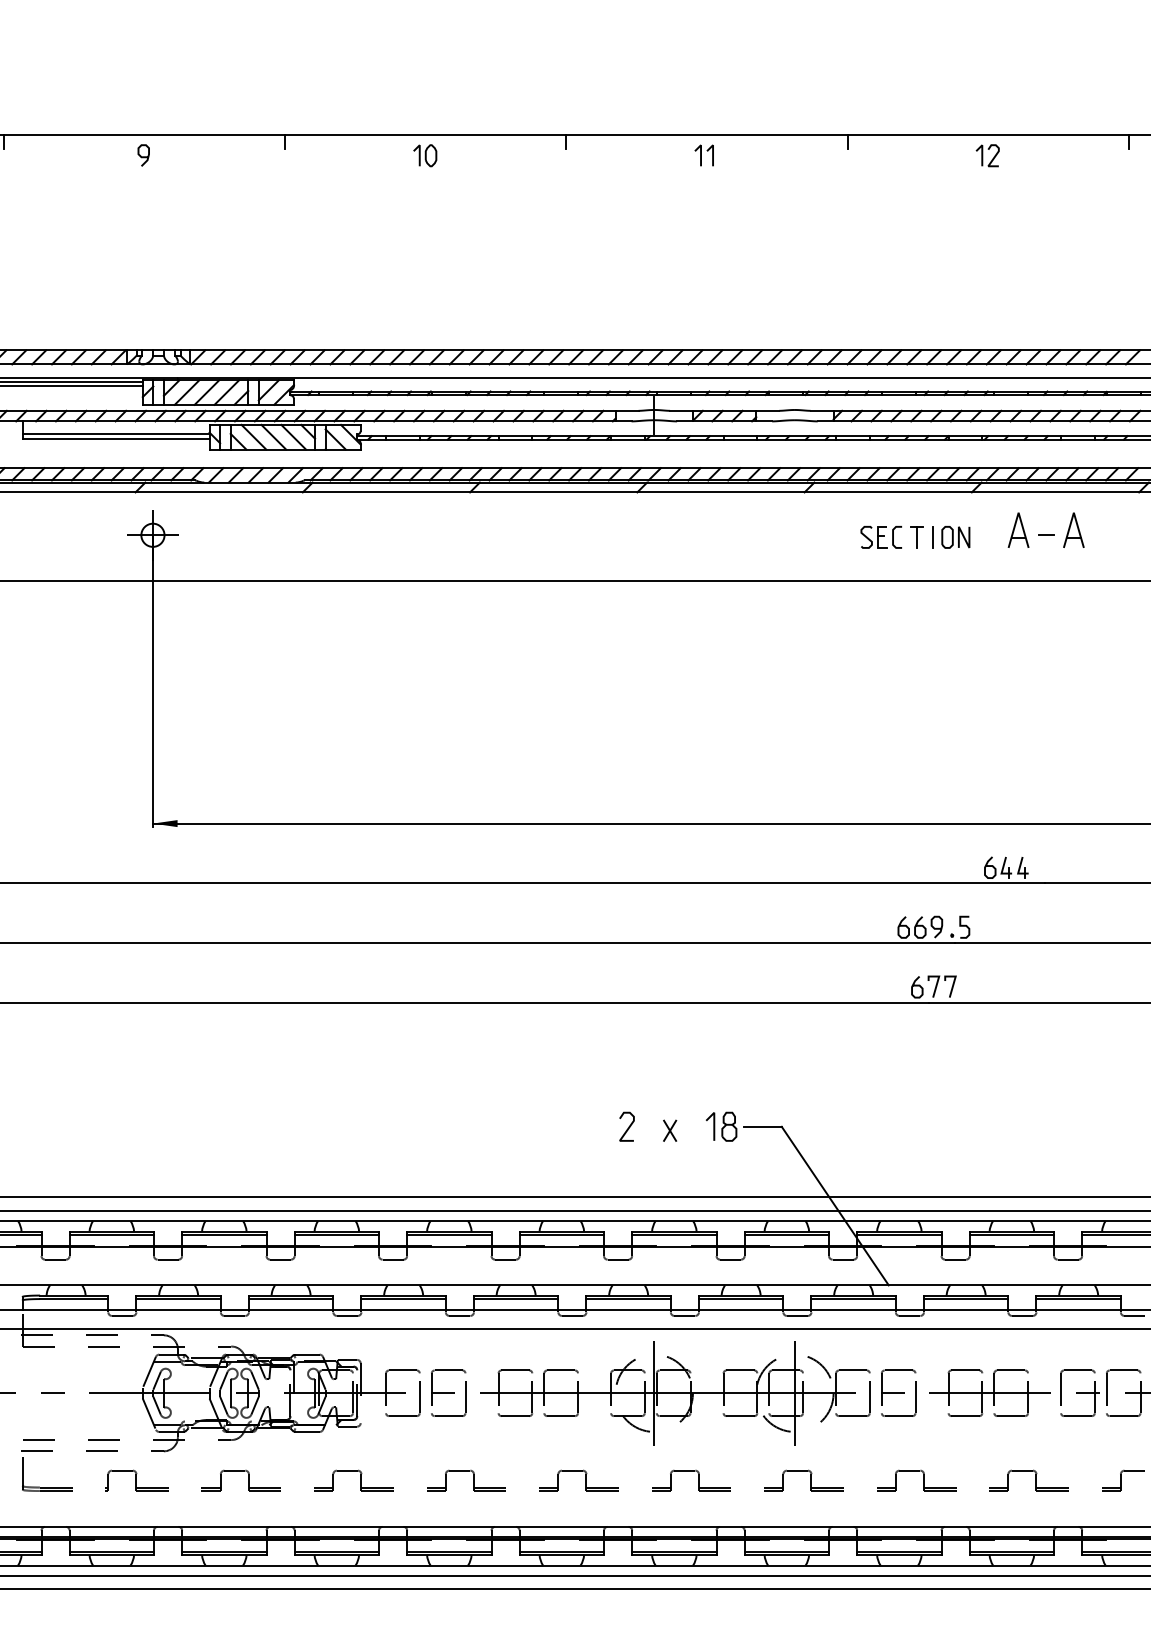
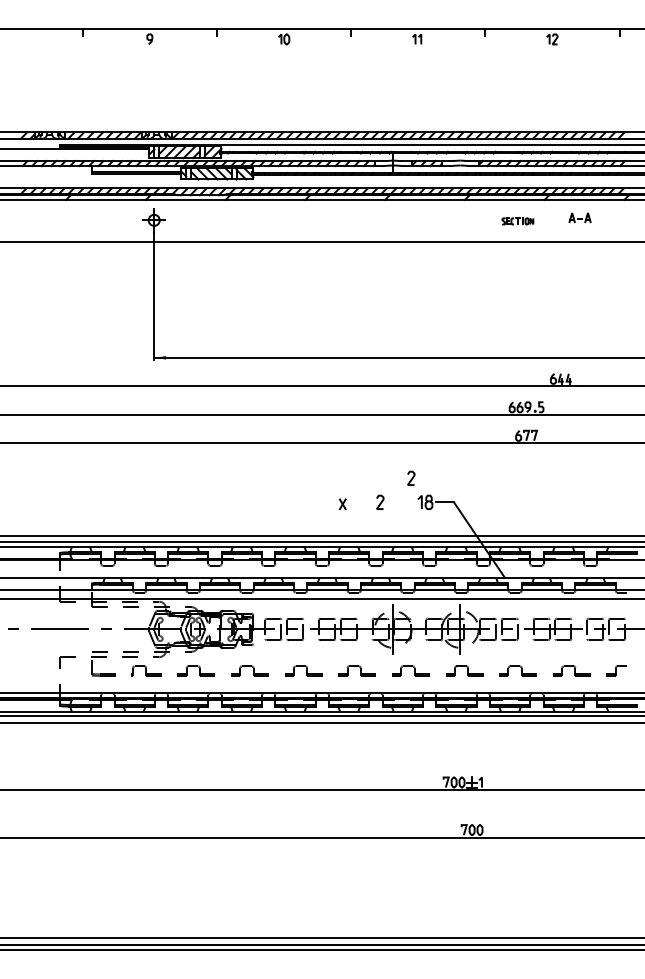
part: (1044, 529) -> (579, 217), size x0.6
part: (914, 537) -> (517, 221), size x0.6
curve: (694, 1074) -> (412, 477), added
part: (669, 1131) -> (342, 504), moved

